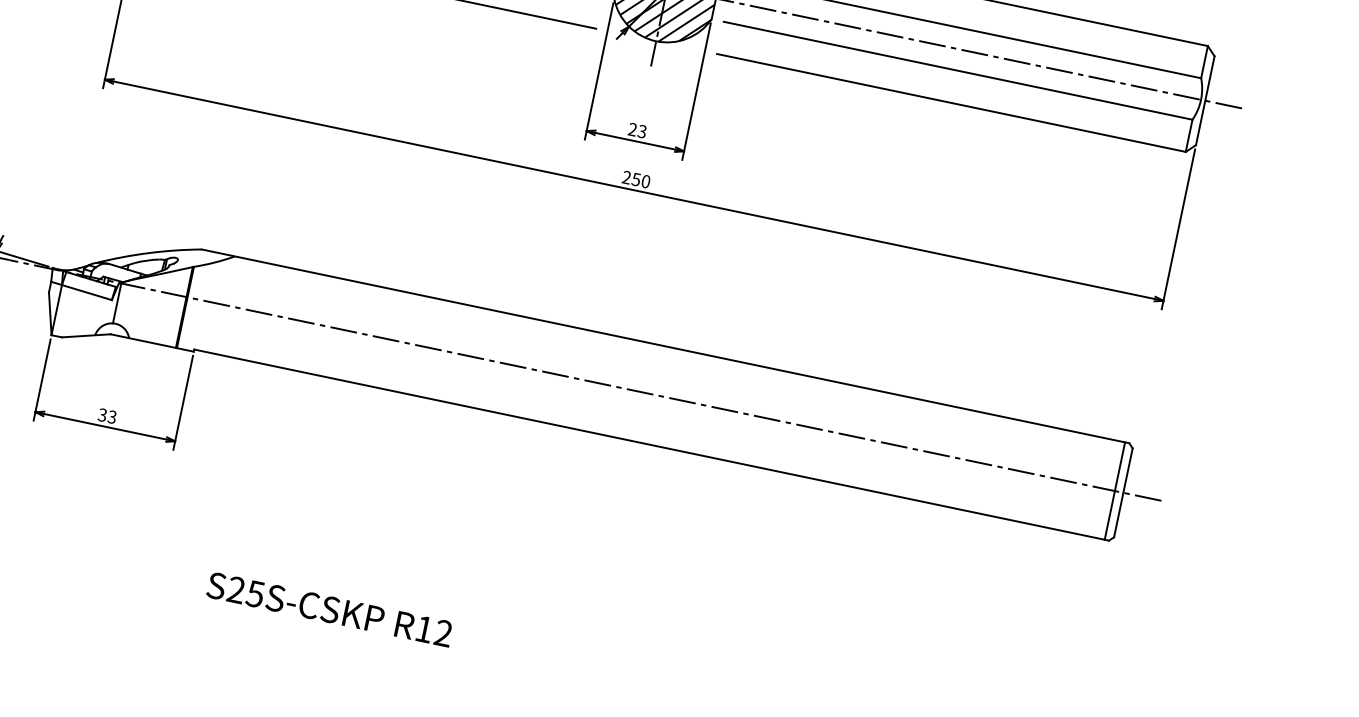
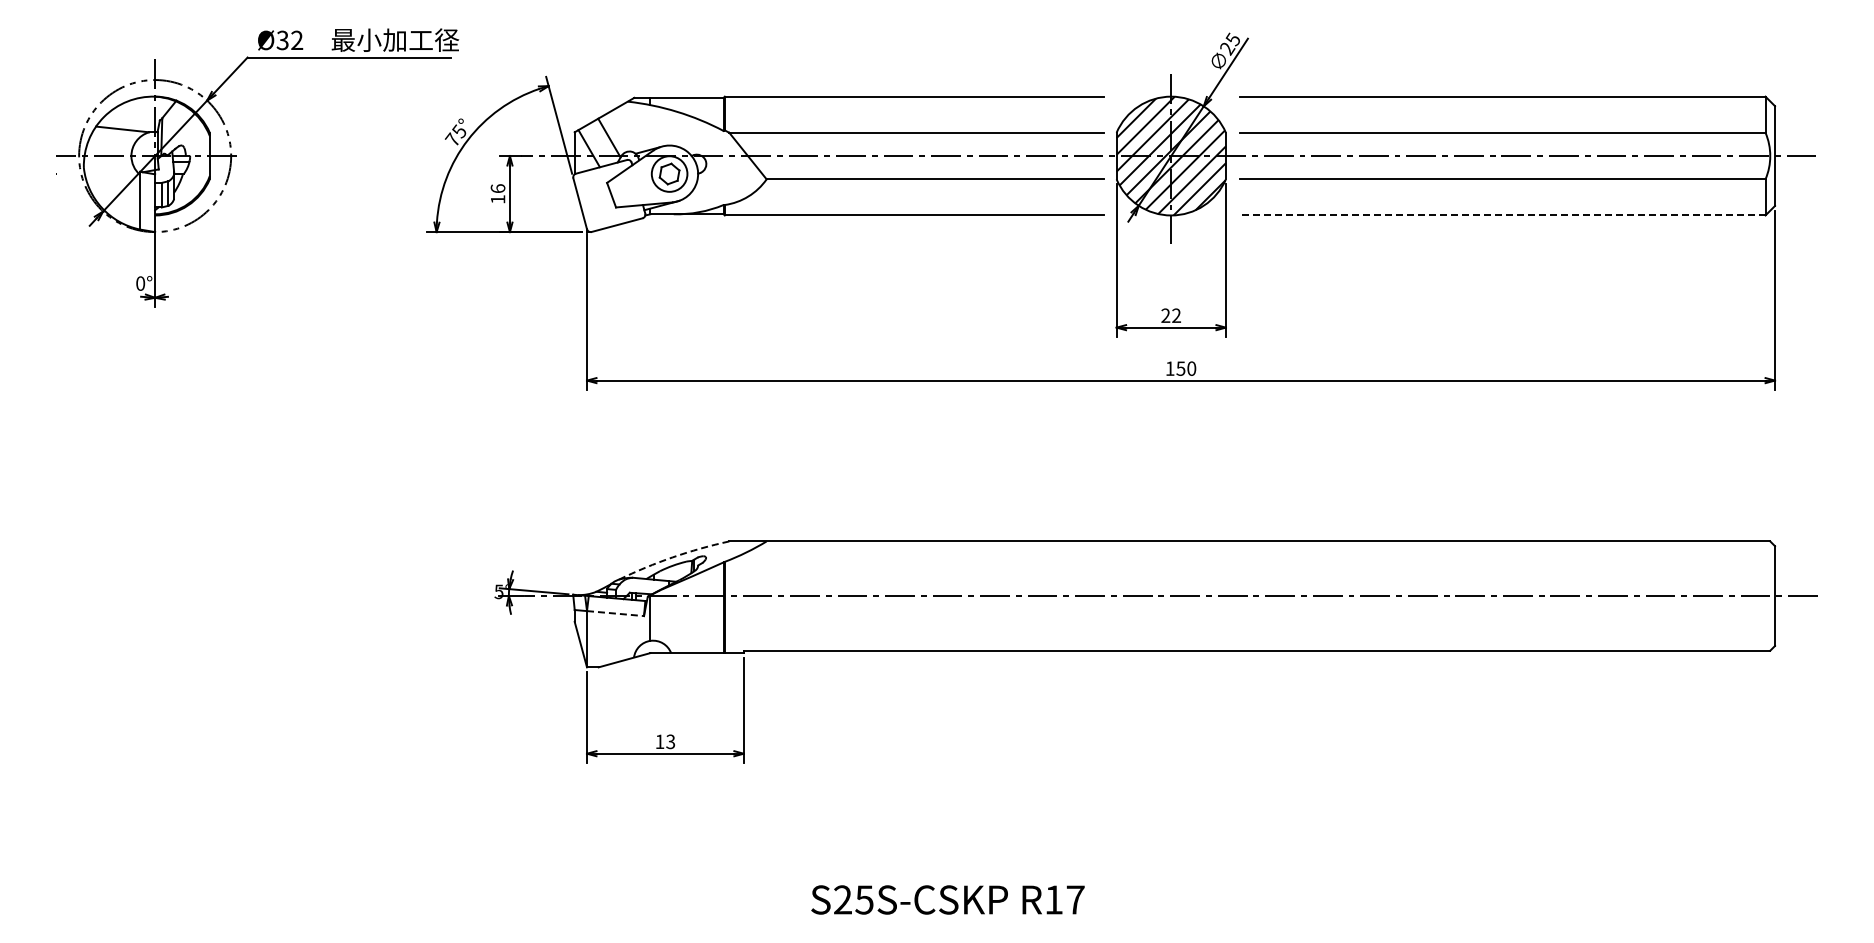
line: (951, 102) -> (1502, 215), solid -> dashed
text: (642, 132) -> (1176, 316), 23 -> 22
text: (626, 177) -> (1169, 368), 250 -> 150
arc: (148, 253) -> (672, 557), solid -> dashed
line: (86, 292) -> (615, 613), solid -> dashed
text: (102, 414) -> (659, 741), 33 -> 13
line: (1114, 490) -> (1765, 595), removed
text: (443, 632) -> (1075, 899), R12 -> R17

